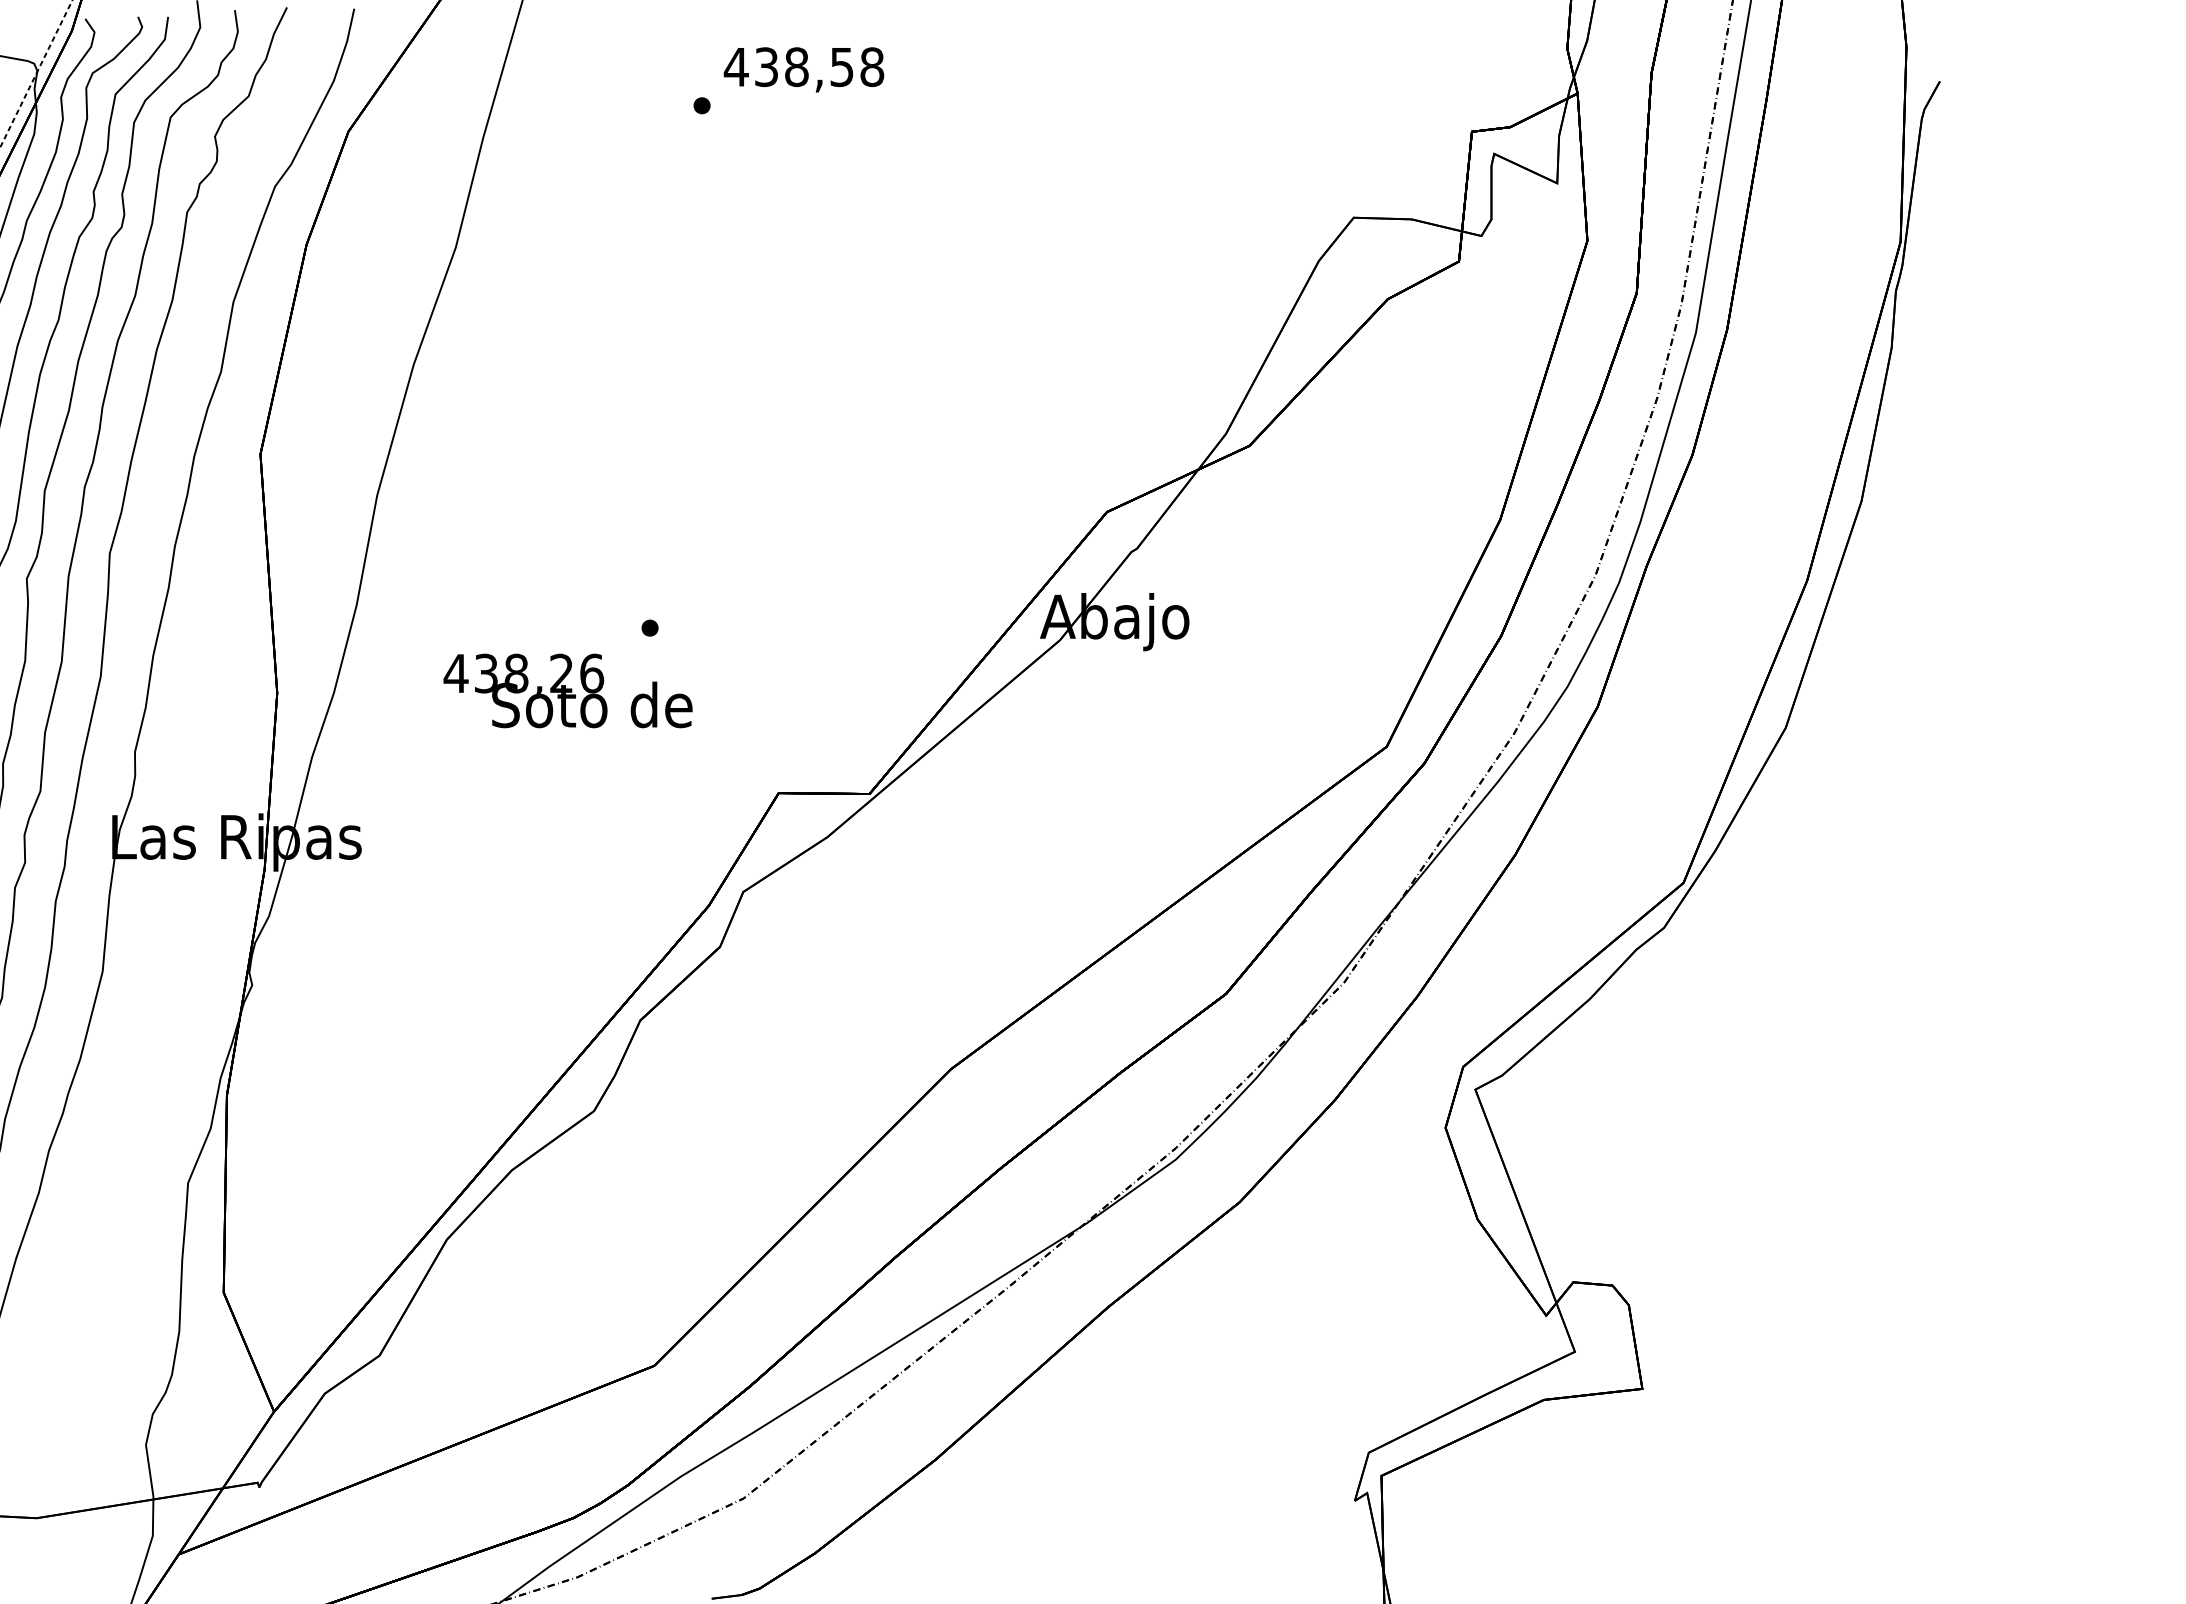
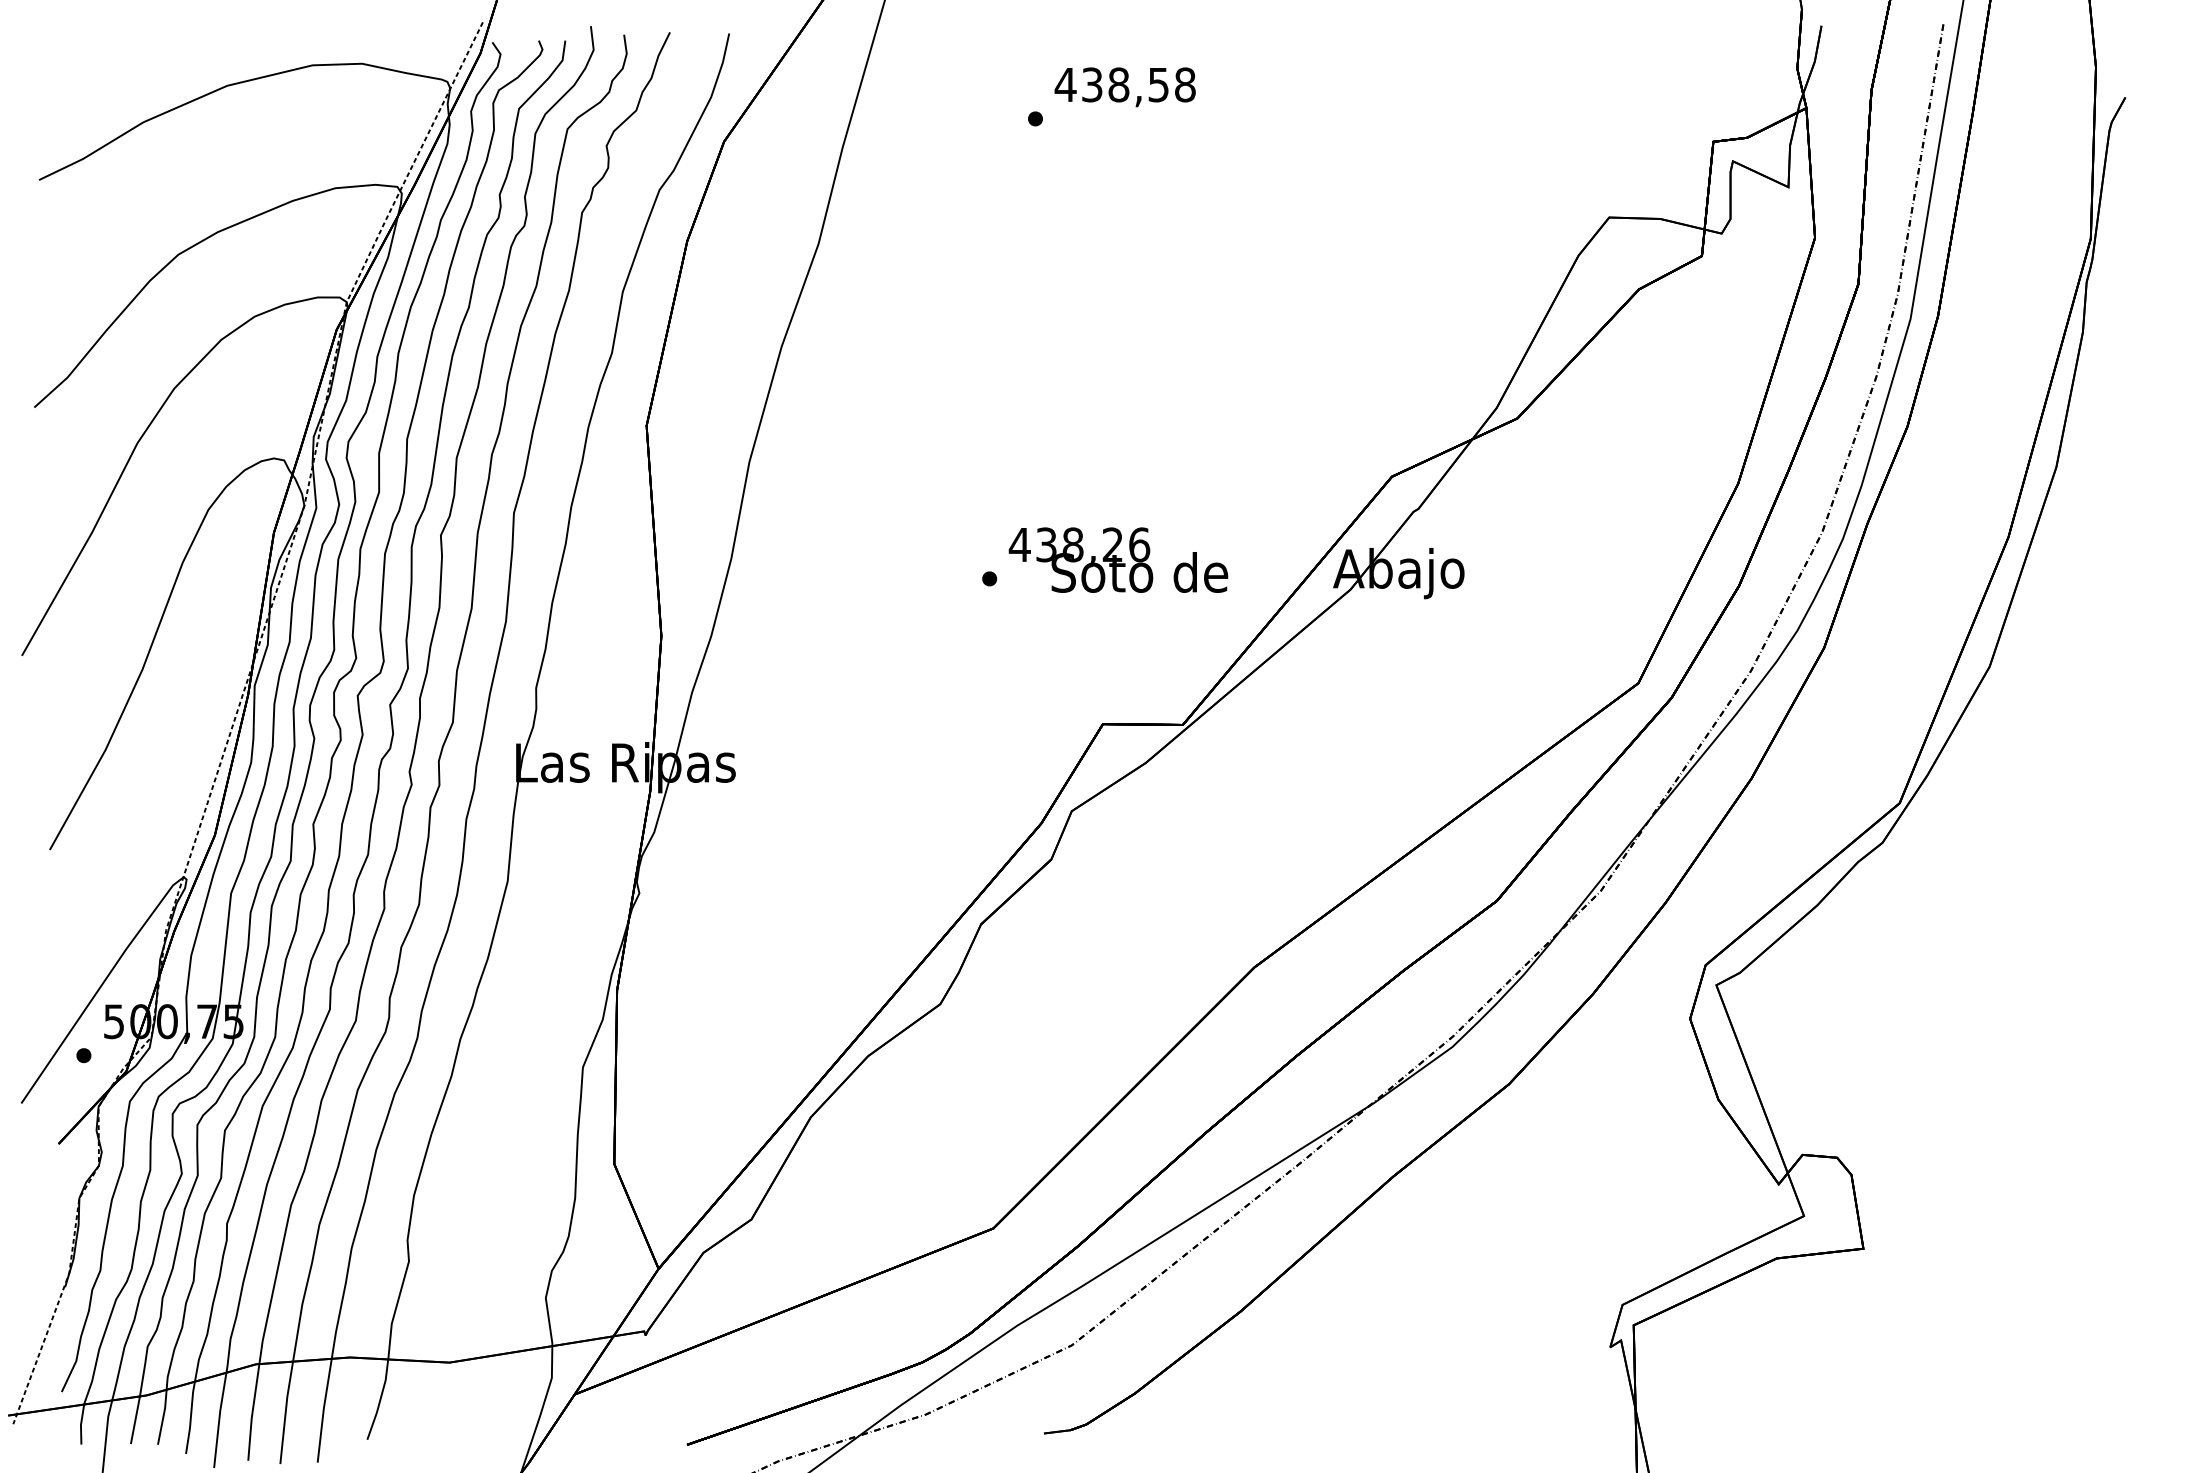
text: (568, 690) -> (1118, 559), moved

